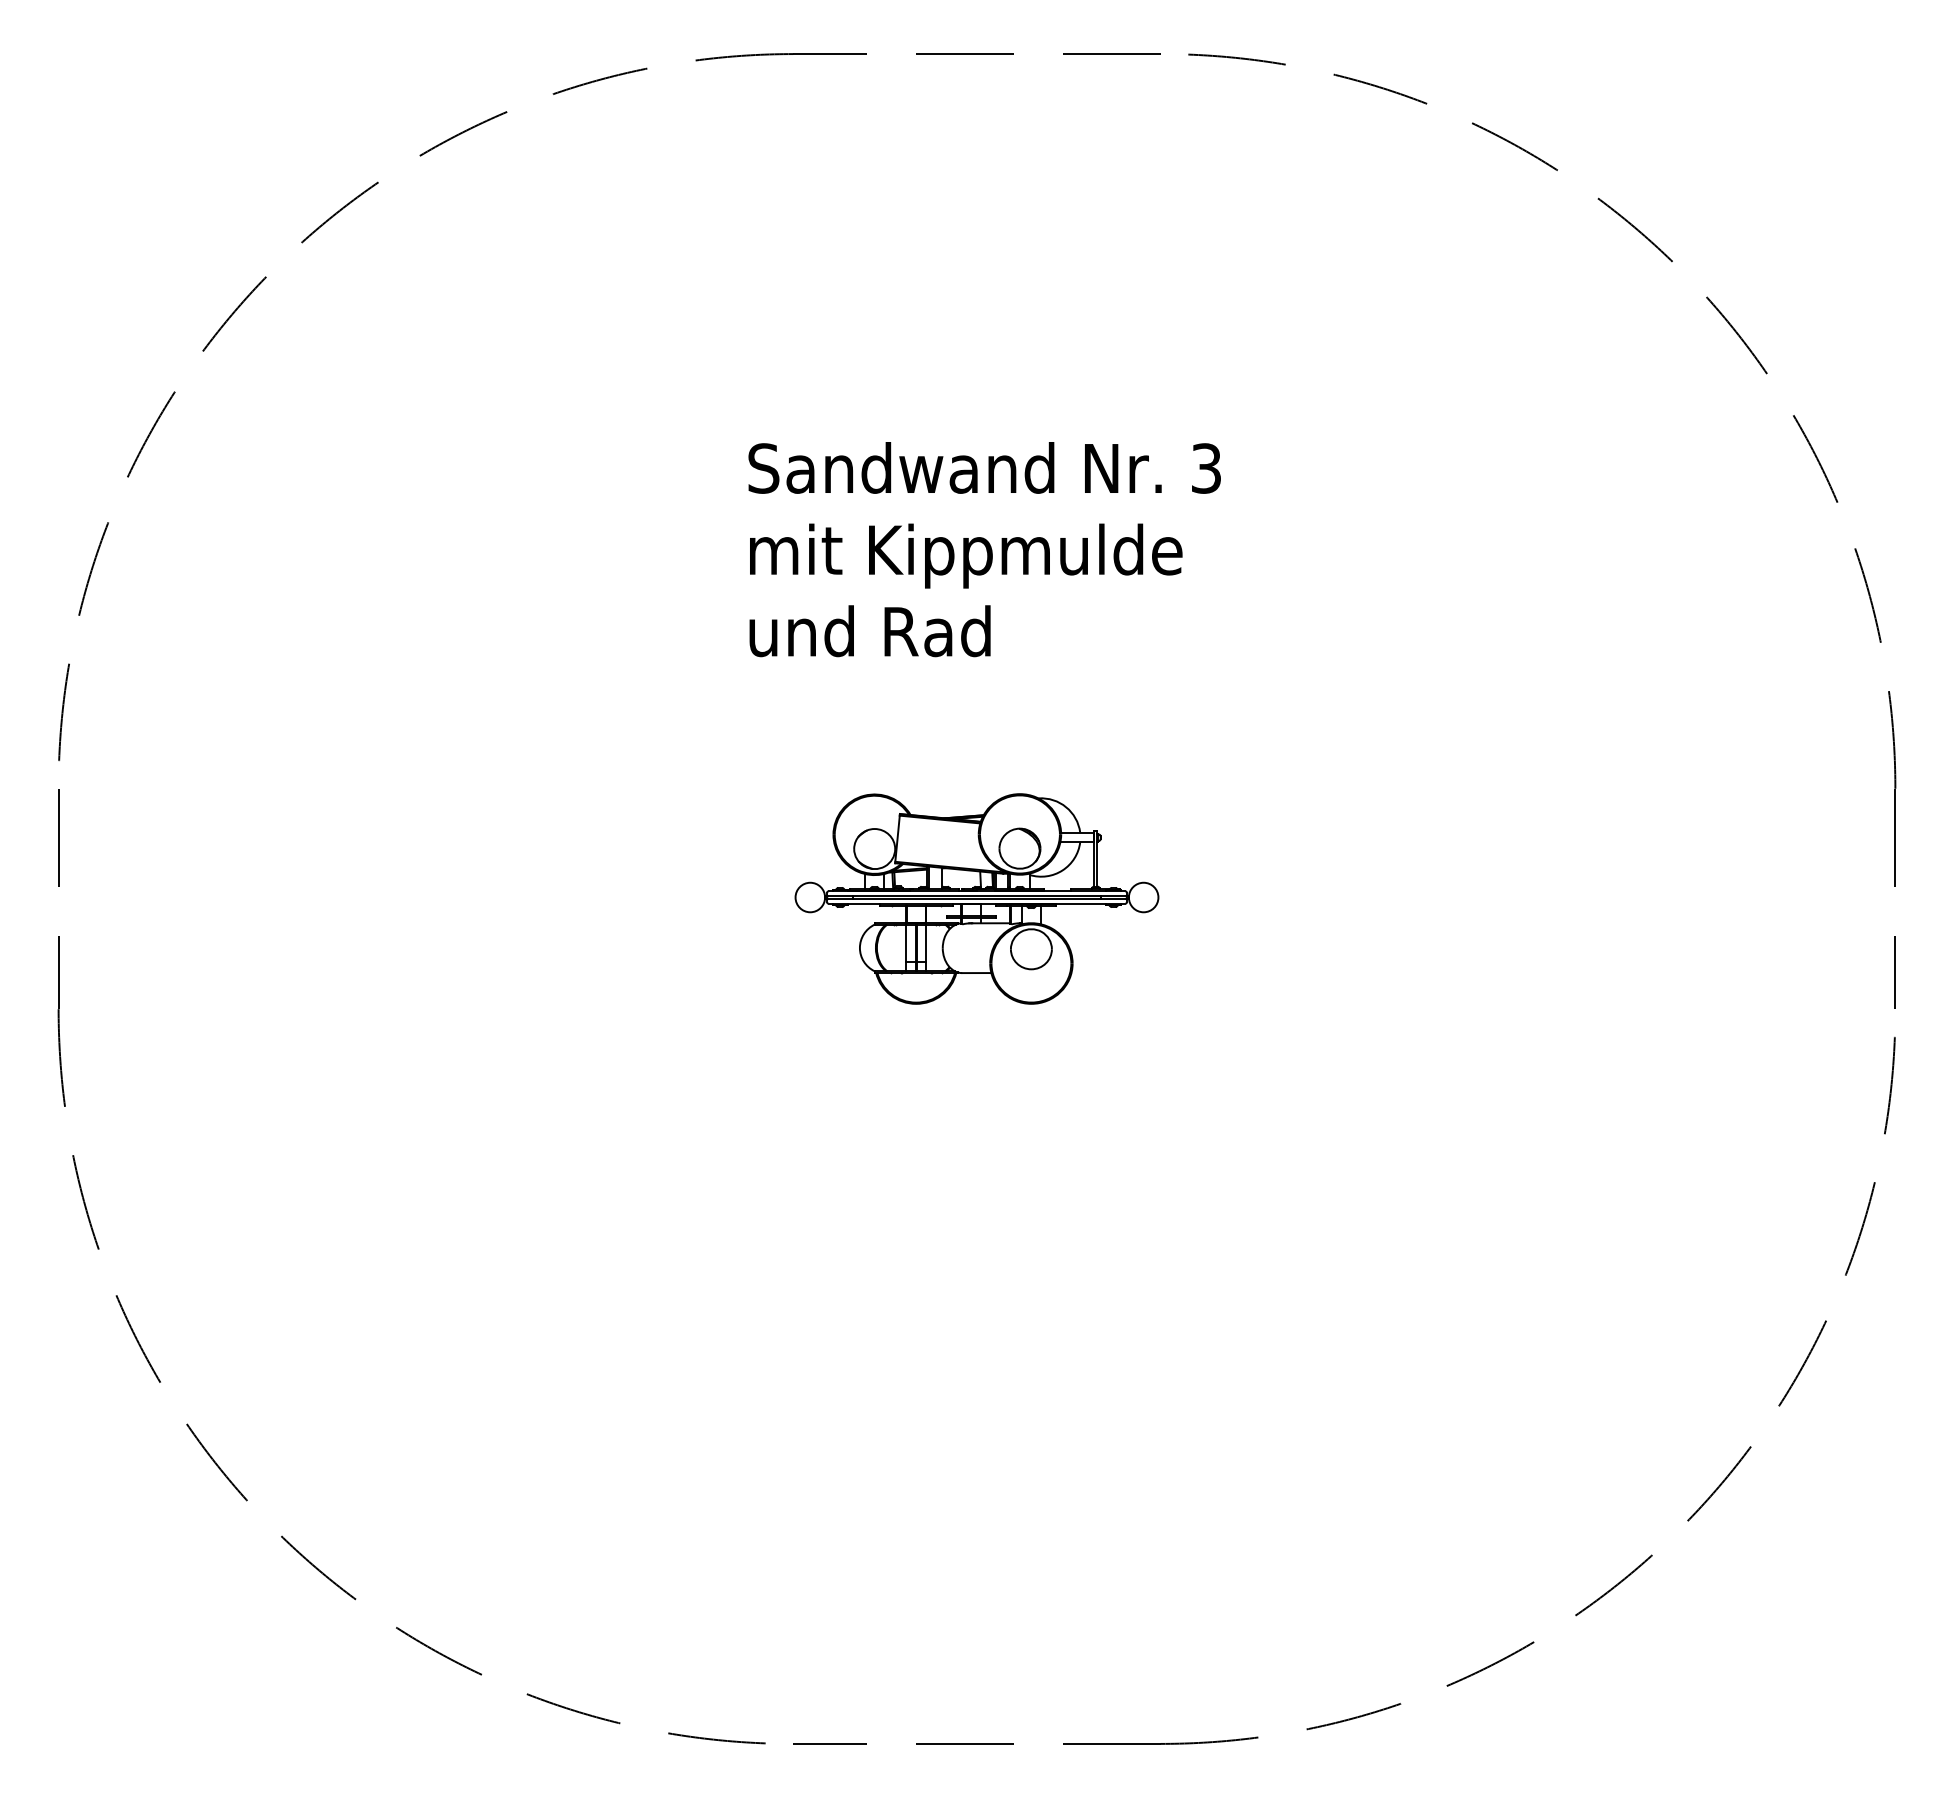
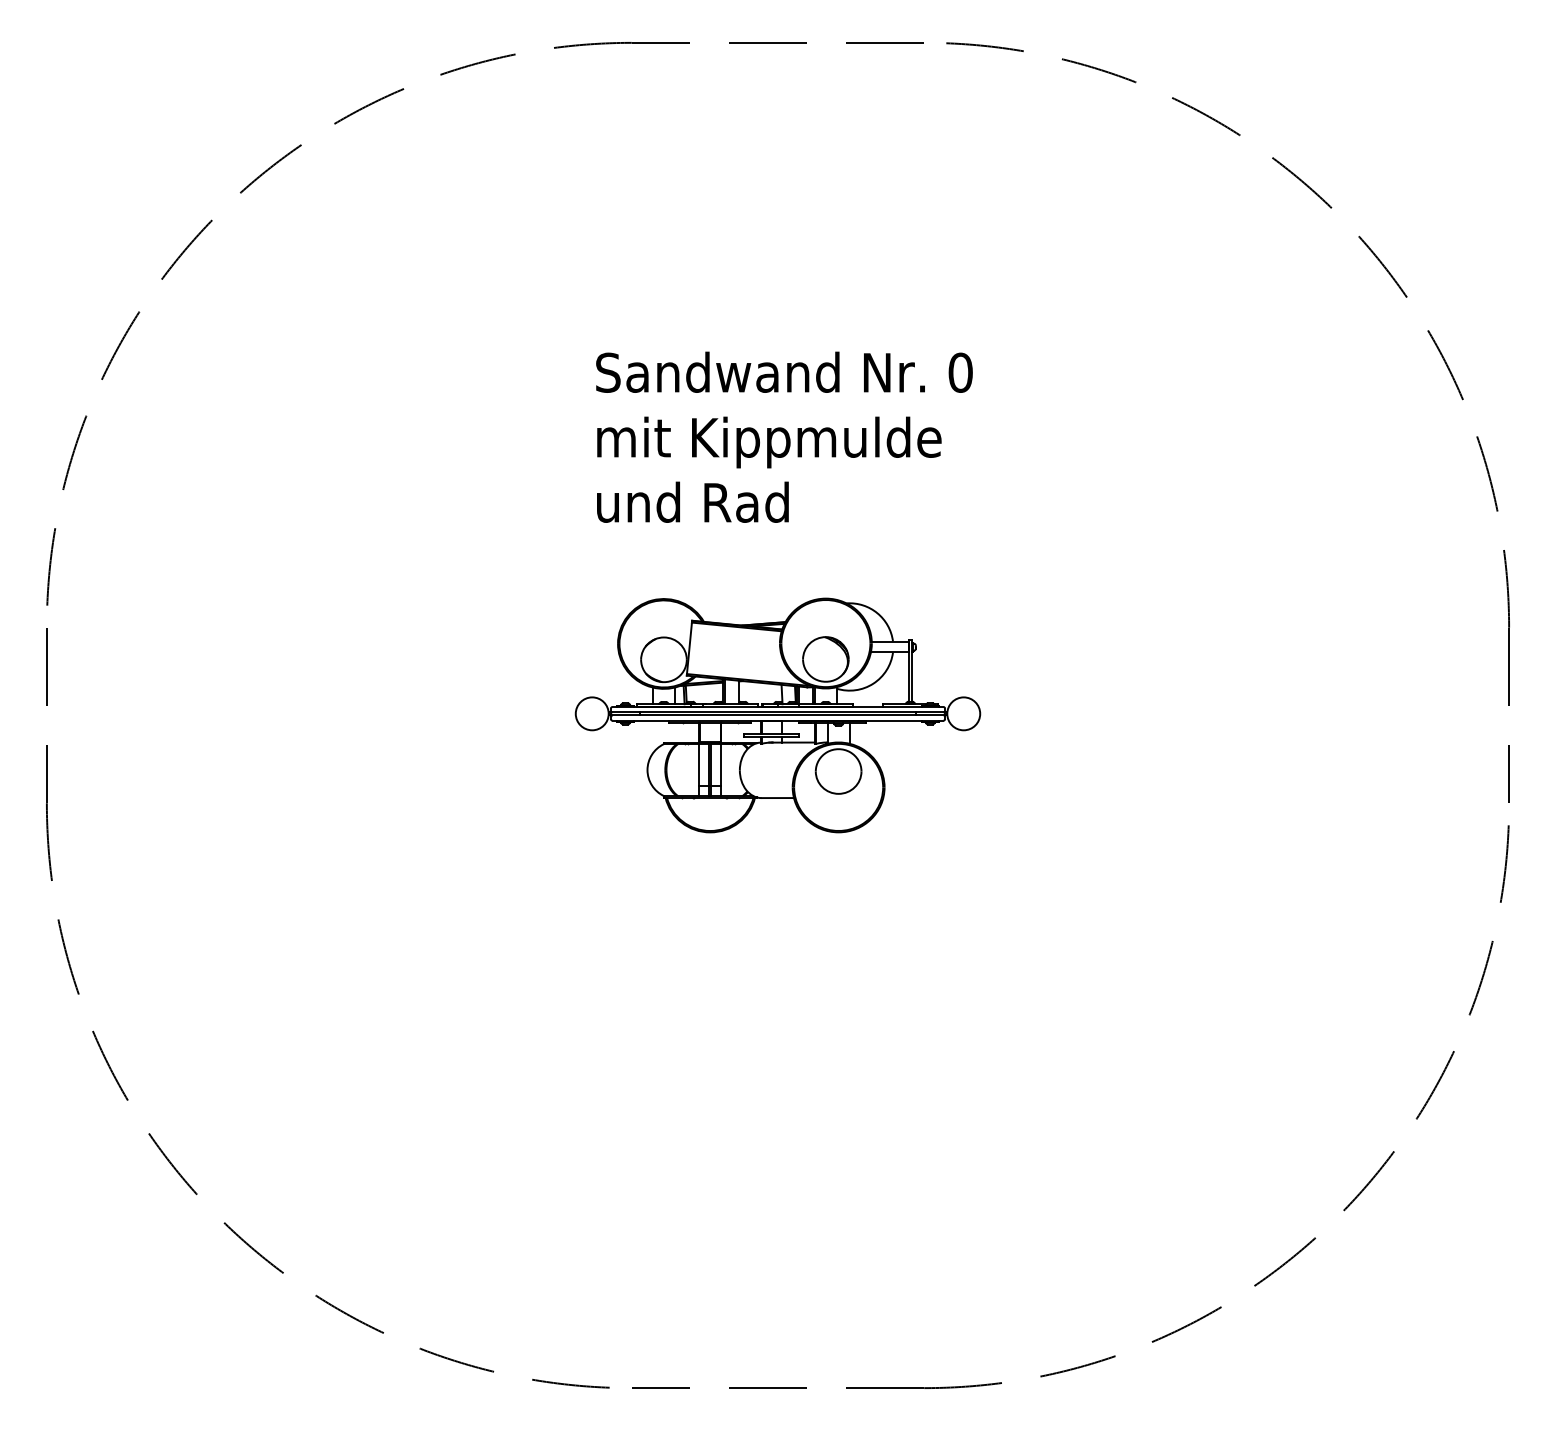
text: (1206, 468) -> (960, 372), 3 -> 0
part: (976, 898) -> (777, 715), size x1.4

